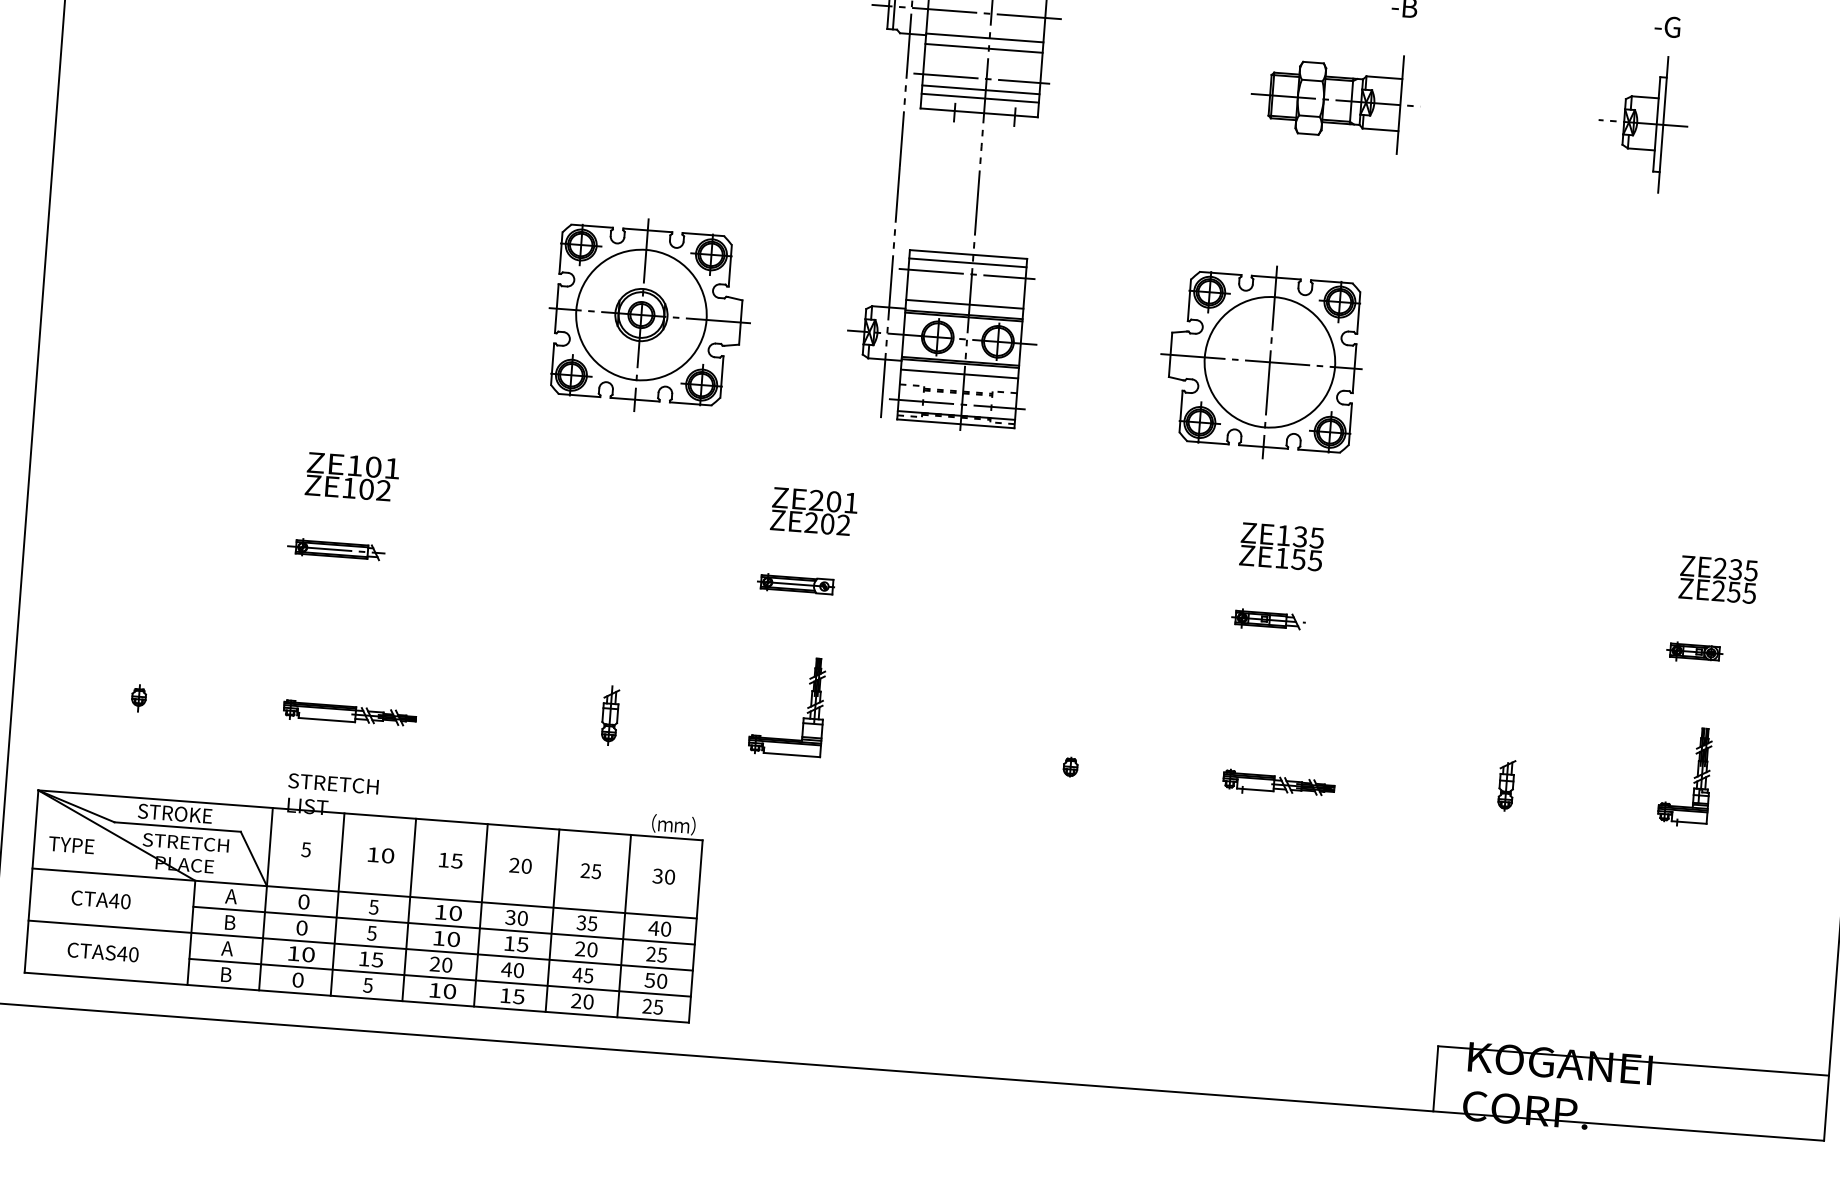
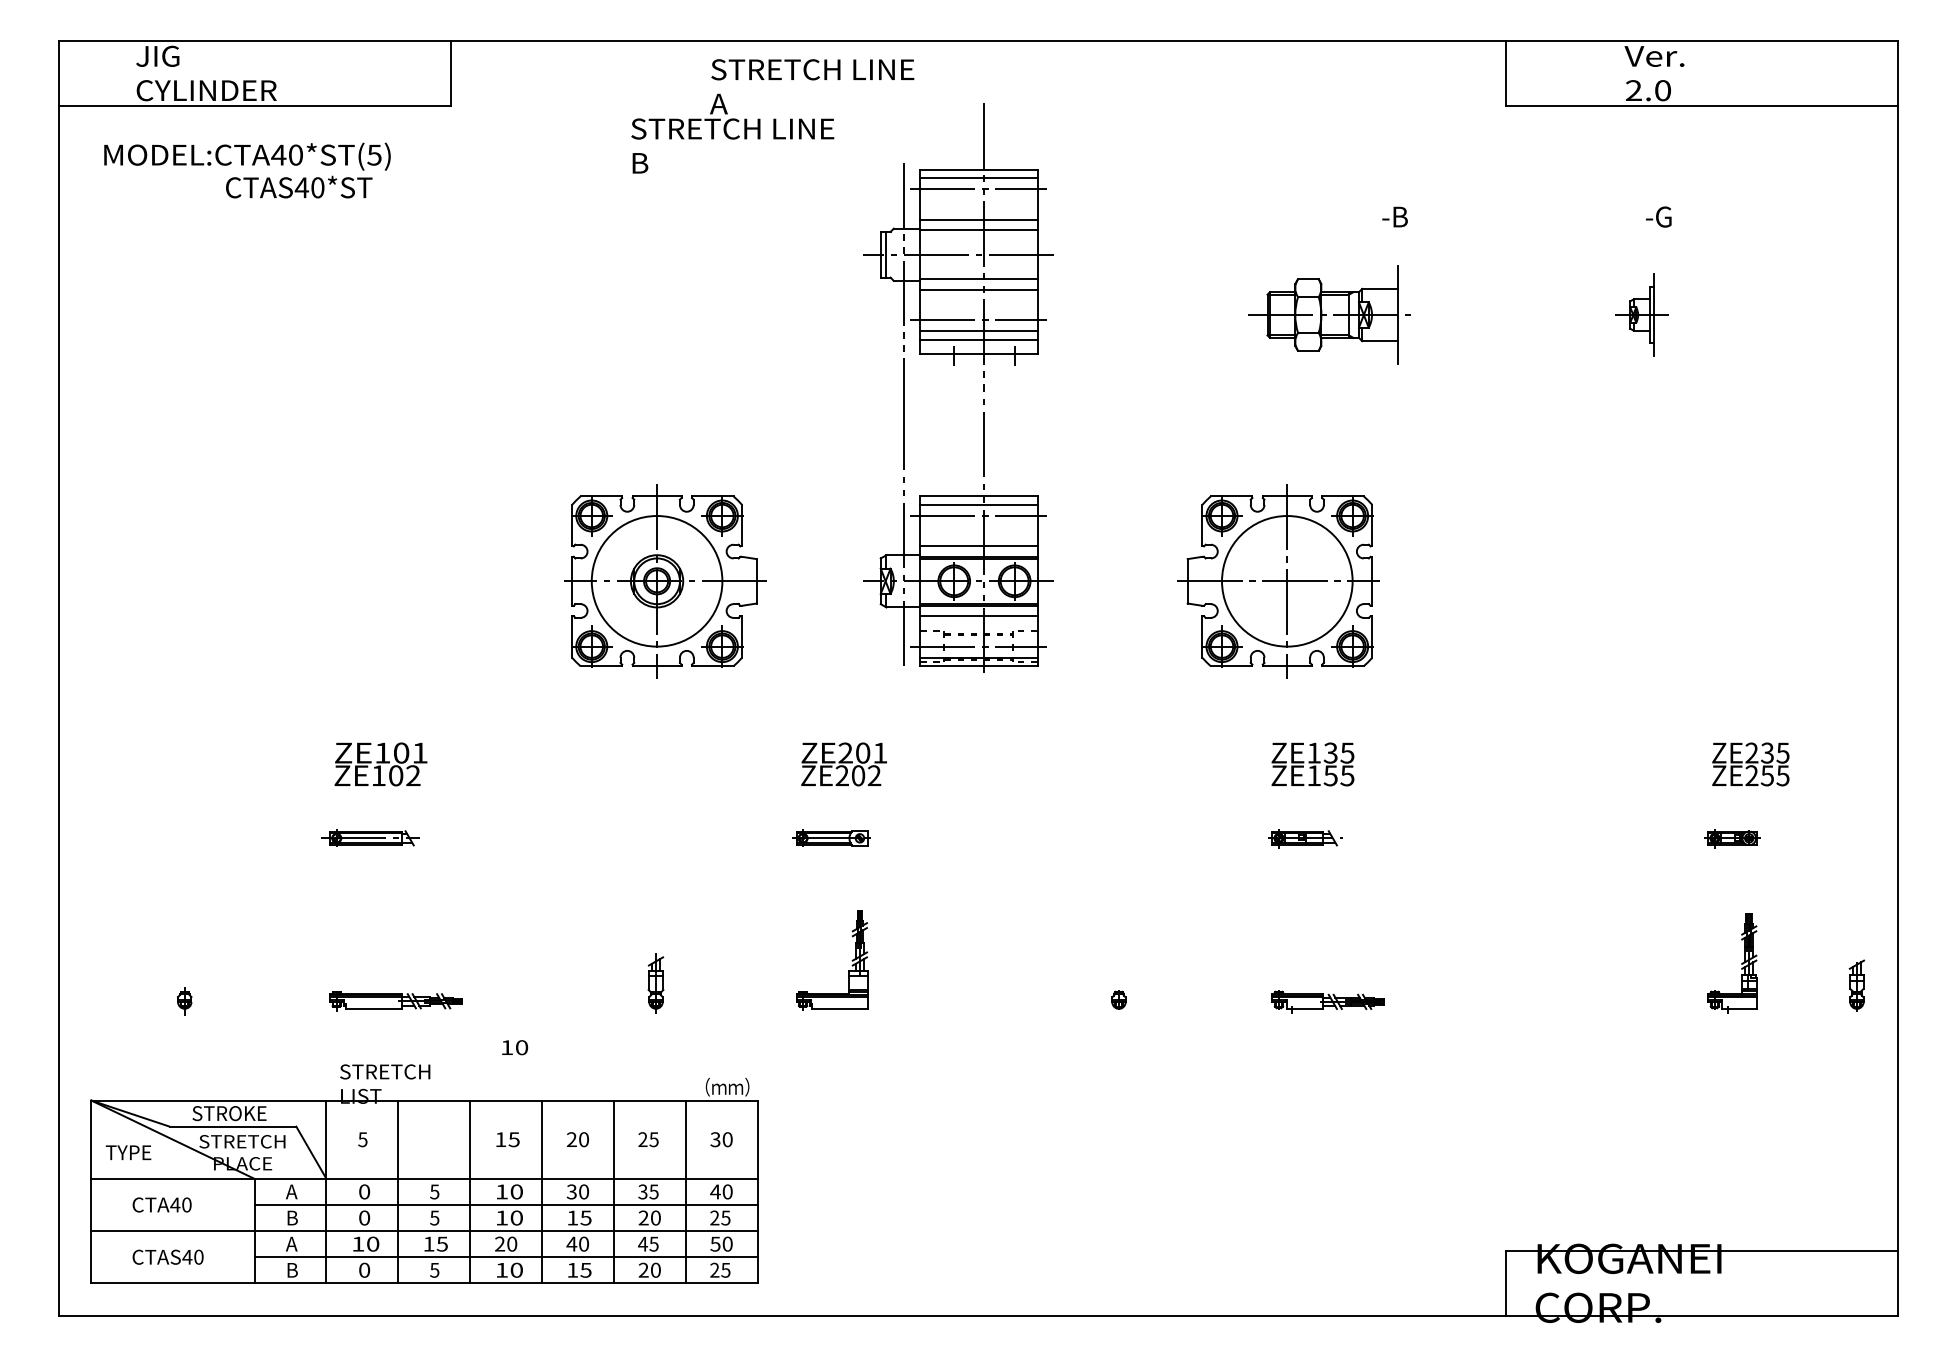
part: (1643, 122) -> (1641, 314), size x0.6
part: (1506, 785) -> (1856, 985), moved
text: (381, 855) -> (515, 1047), moved

